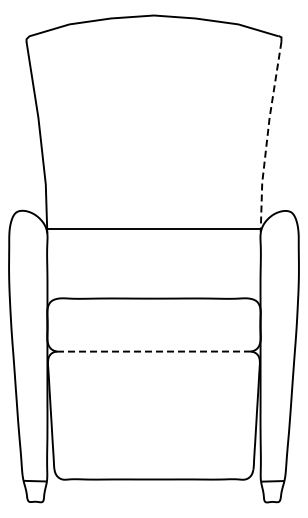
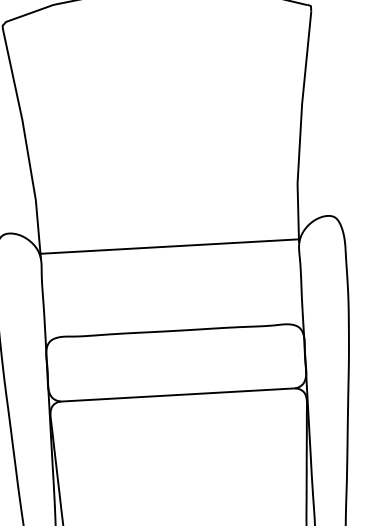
line: (267, 136) -> (300, 127), dashed -> solid
line: (154, 351) -> (178, 394), dashed -> solid

